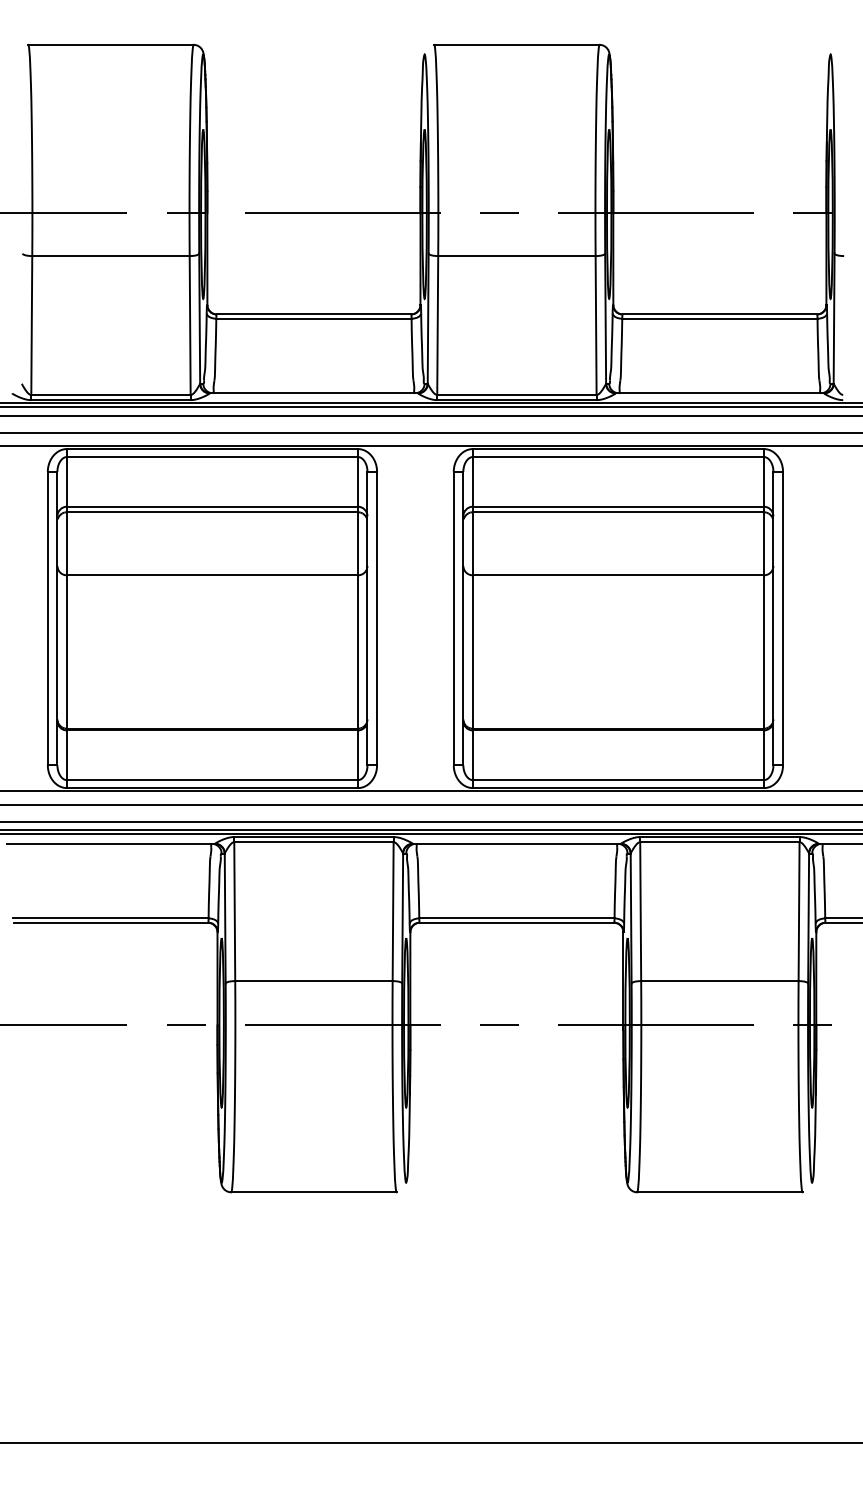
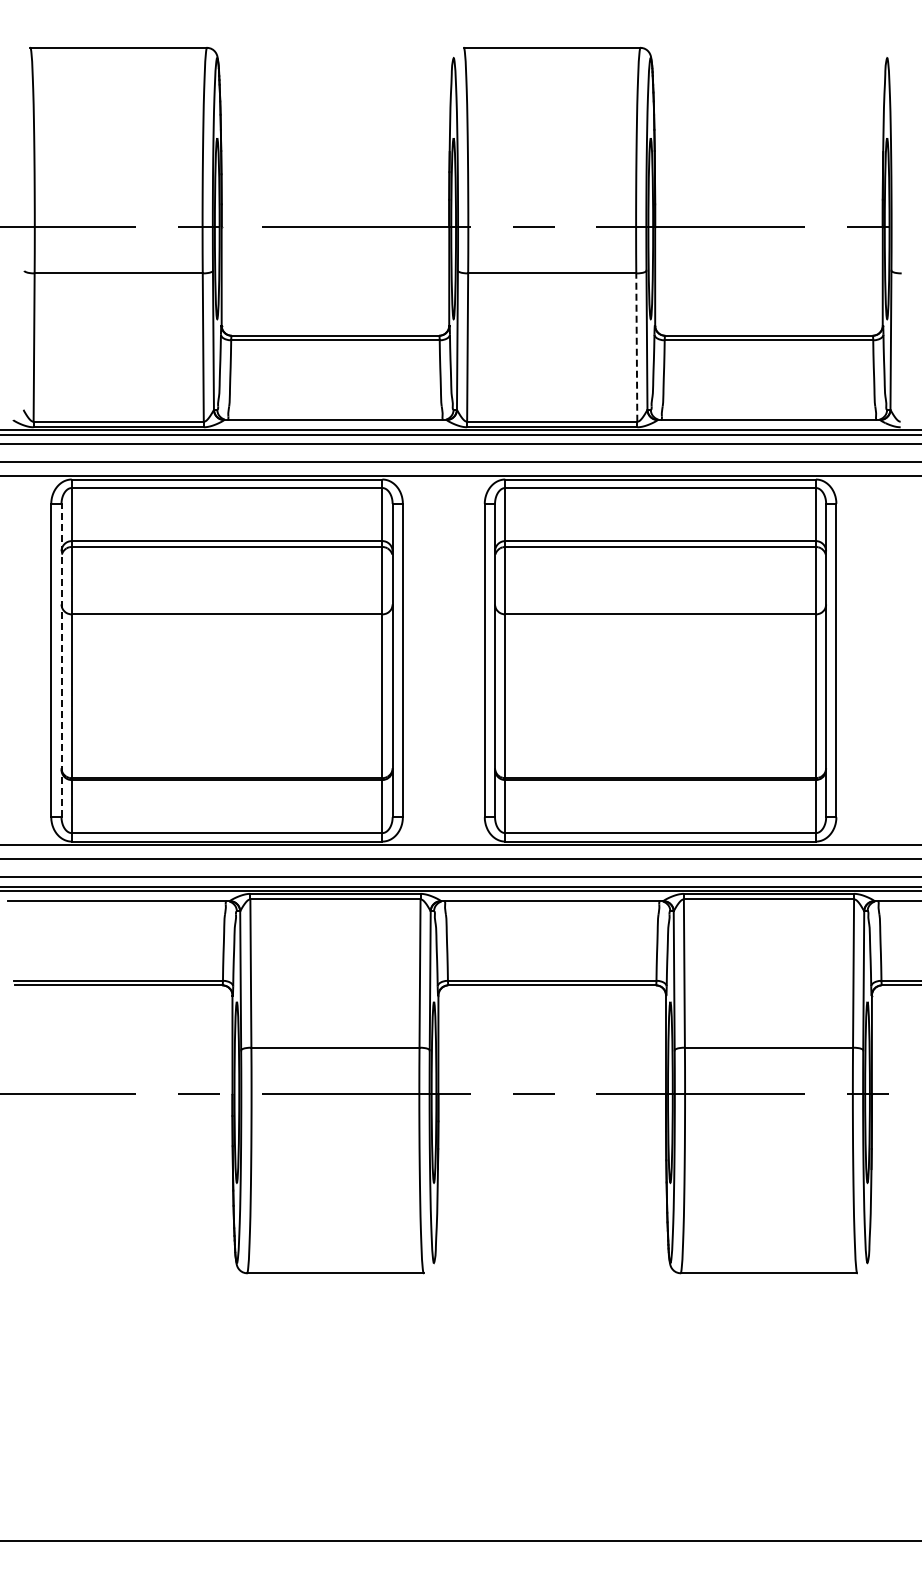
line: (595, 325) -> (636, 347), solid -> dashed
line: (57, 618) -> (61, 660), solid -> dashed

